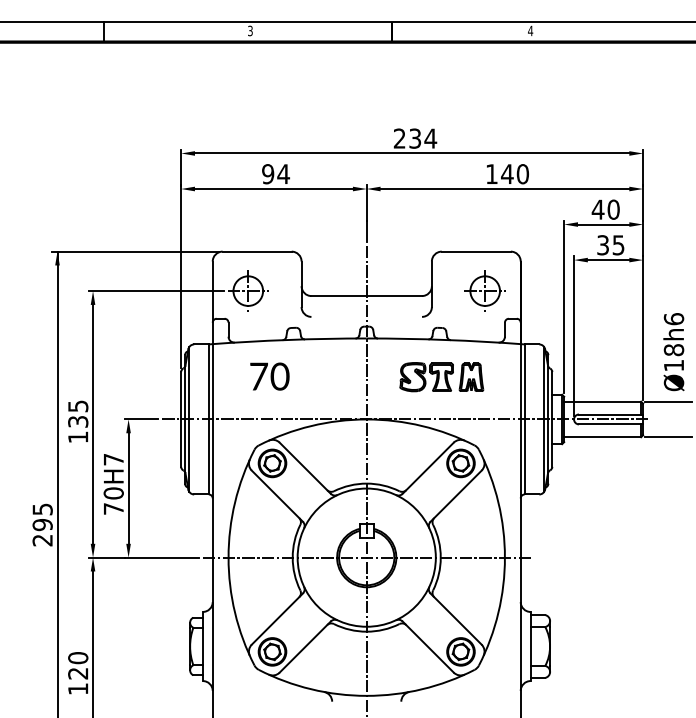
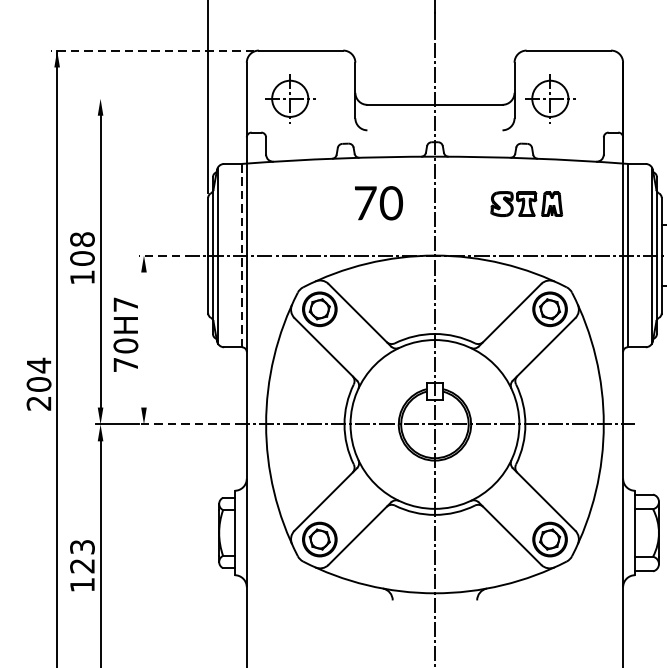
line: (135, 251) -> (152, 50), solid -> dashed
part: (484, 290) -> (549, 98), moved
line: (156, 291) -> (178, 99), removed
text: (269, 376) -> (378, 203), moved
part: (441, 377) -> (526, 204), size x0.7
text: (78, 413) -> (82, 248), 135 -> 108
line: (141, 419) -> (159, 255), solid -> dashed
line: (208, 419) -> (241, 255), solid -> dashed
line: (128, 488) -> (143, 339), removed
text: (42, 517) -> (38, 375), 295 -> 204
line: (161, 557) -> (184, 424), solid -> dashed
text: (78, 658) -> (82, 547), 120 -> 123

